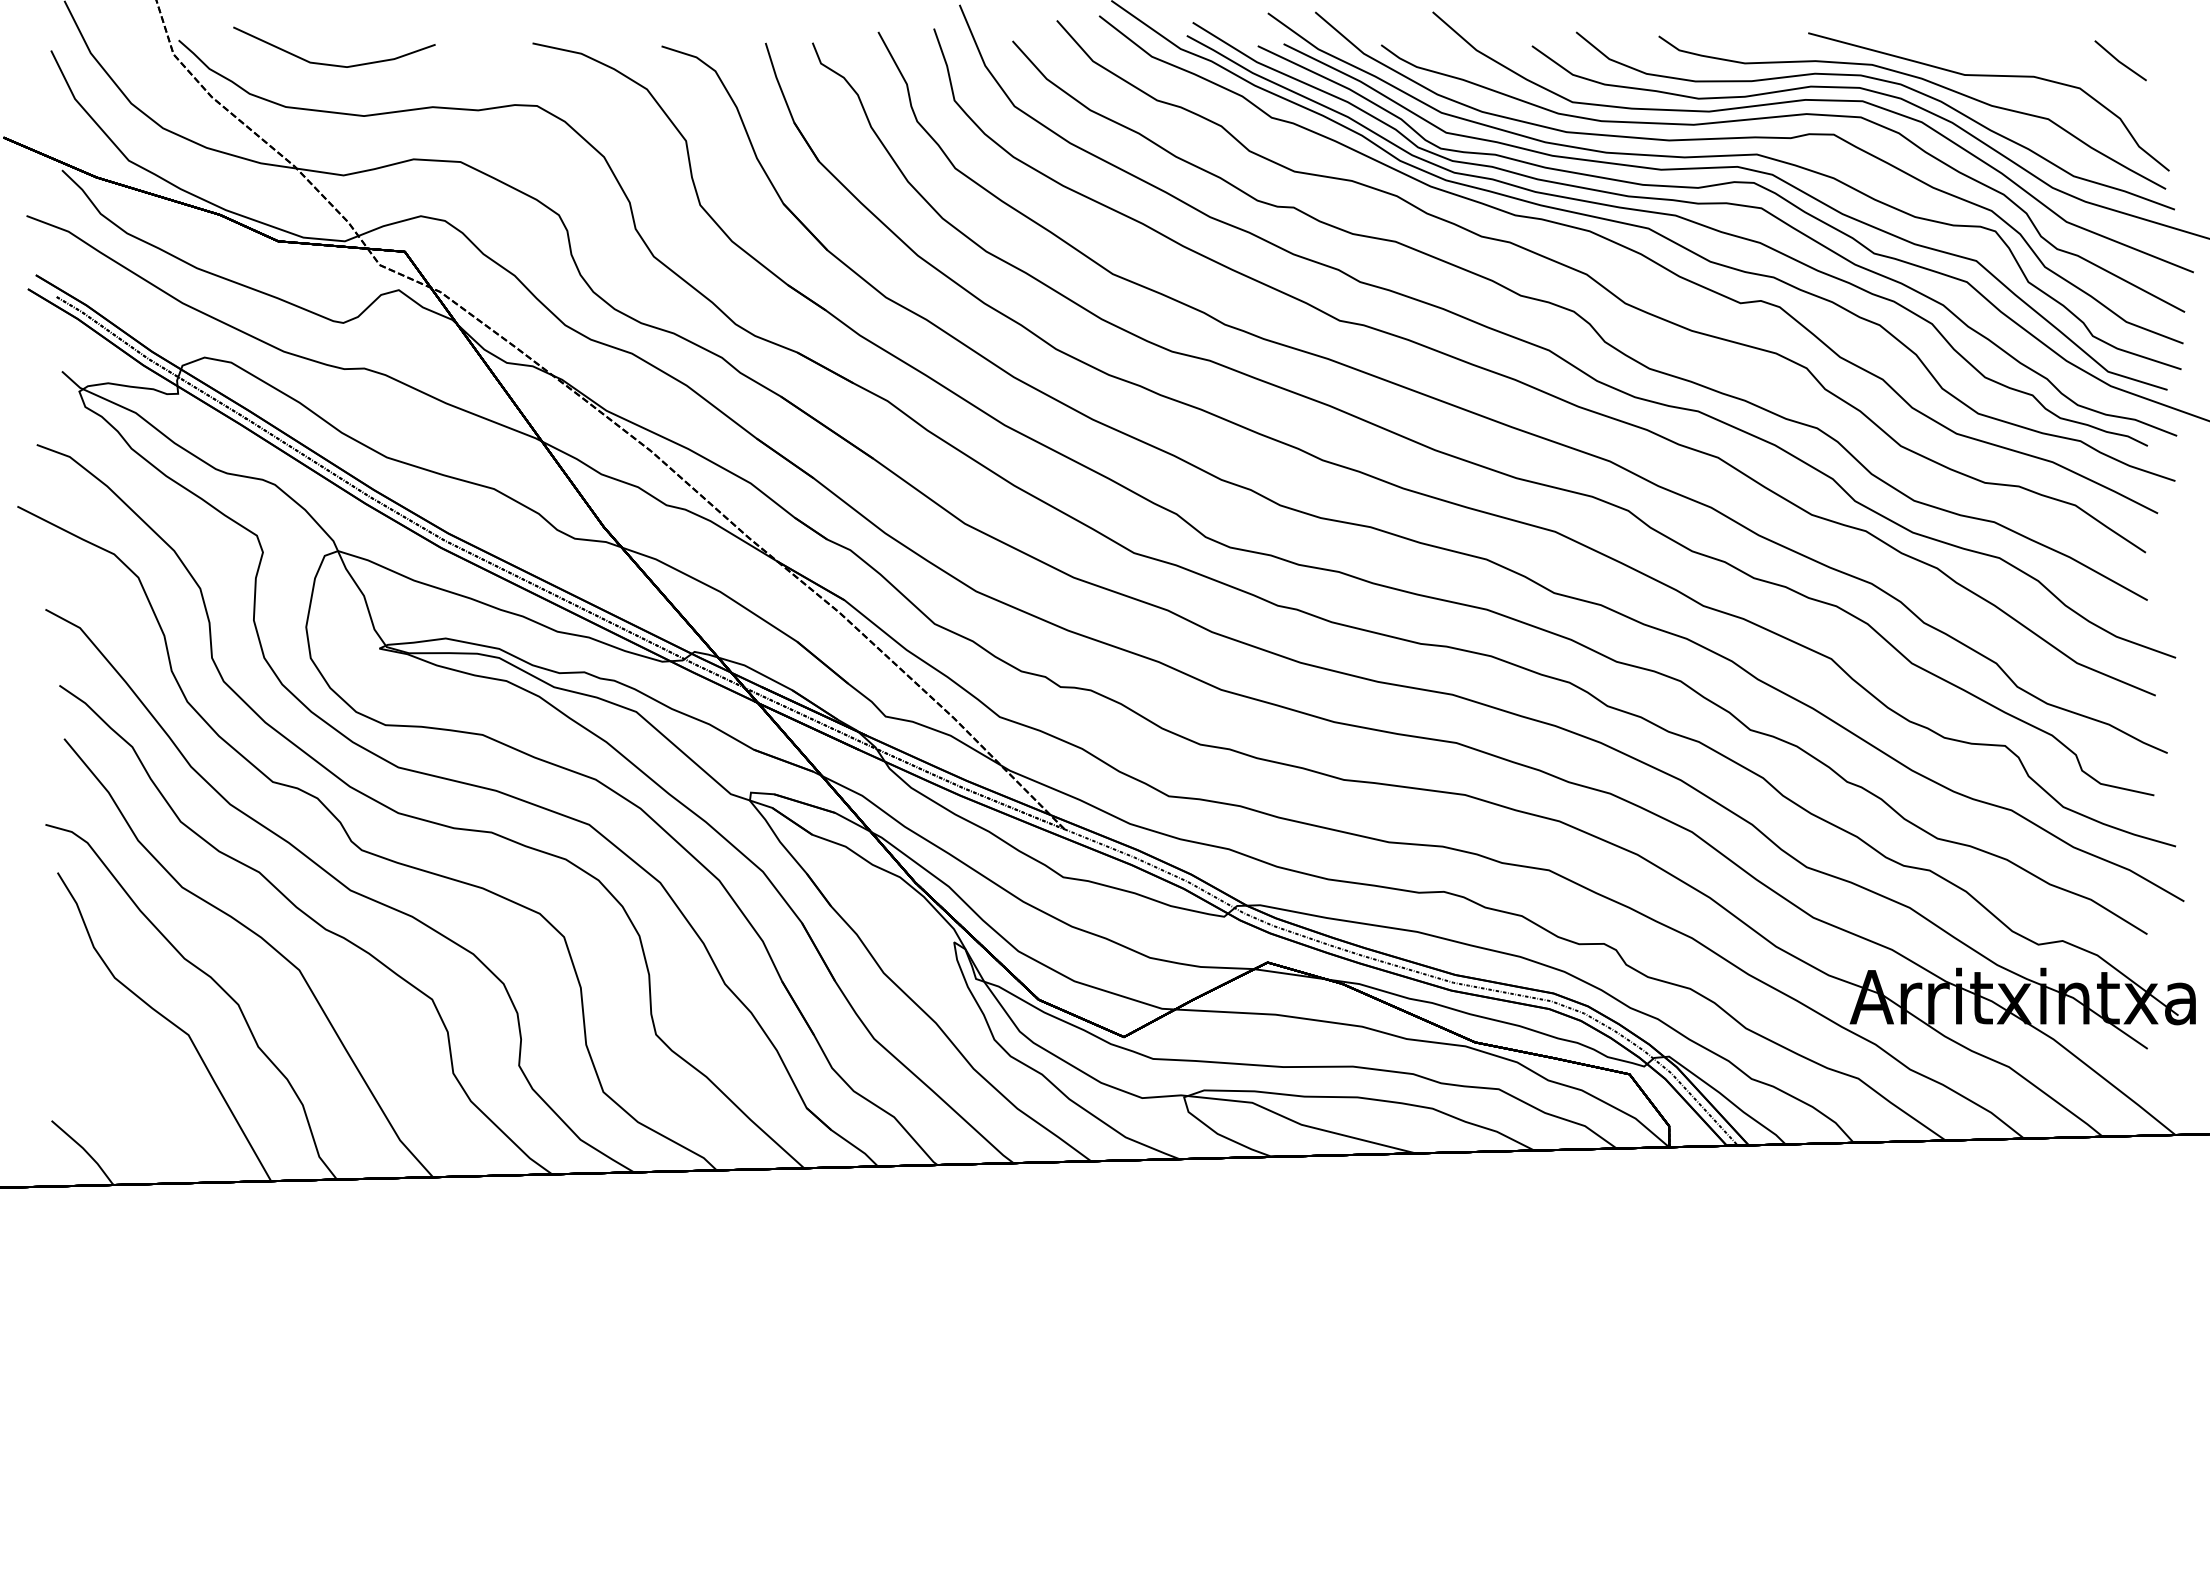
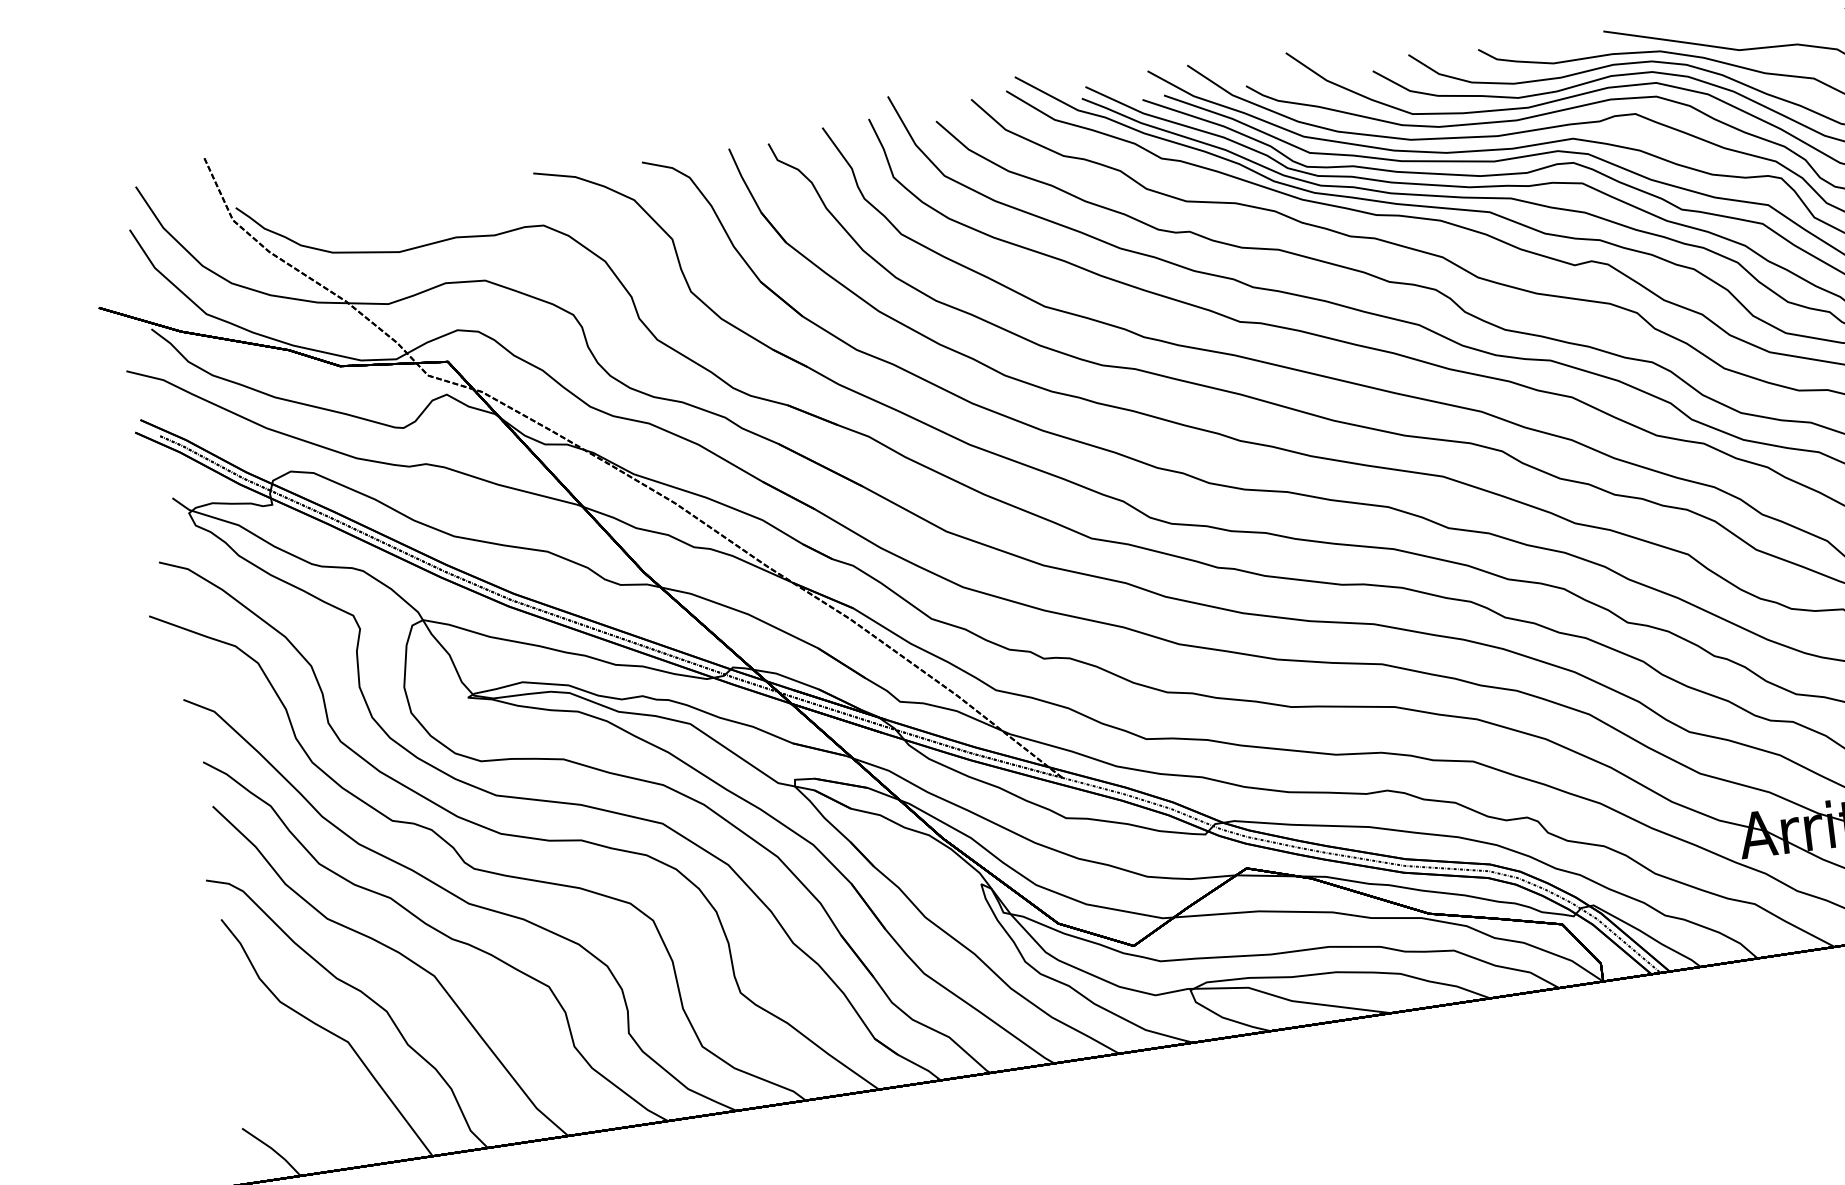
line: (334, 64) -> (369, 211), removed

